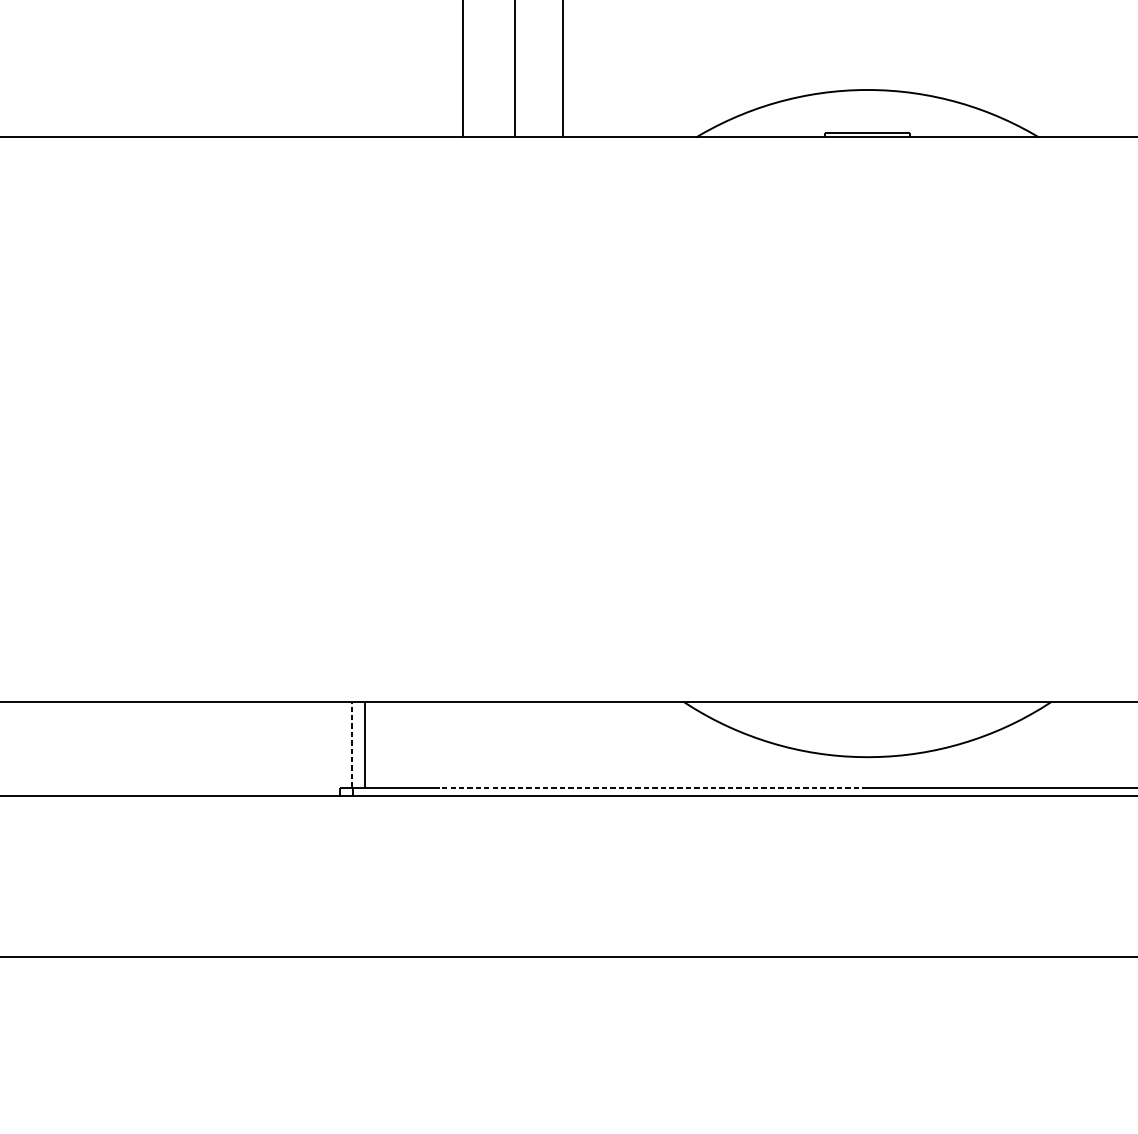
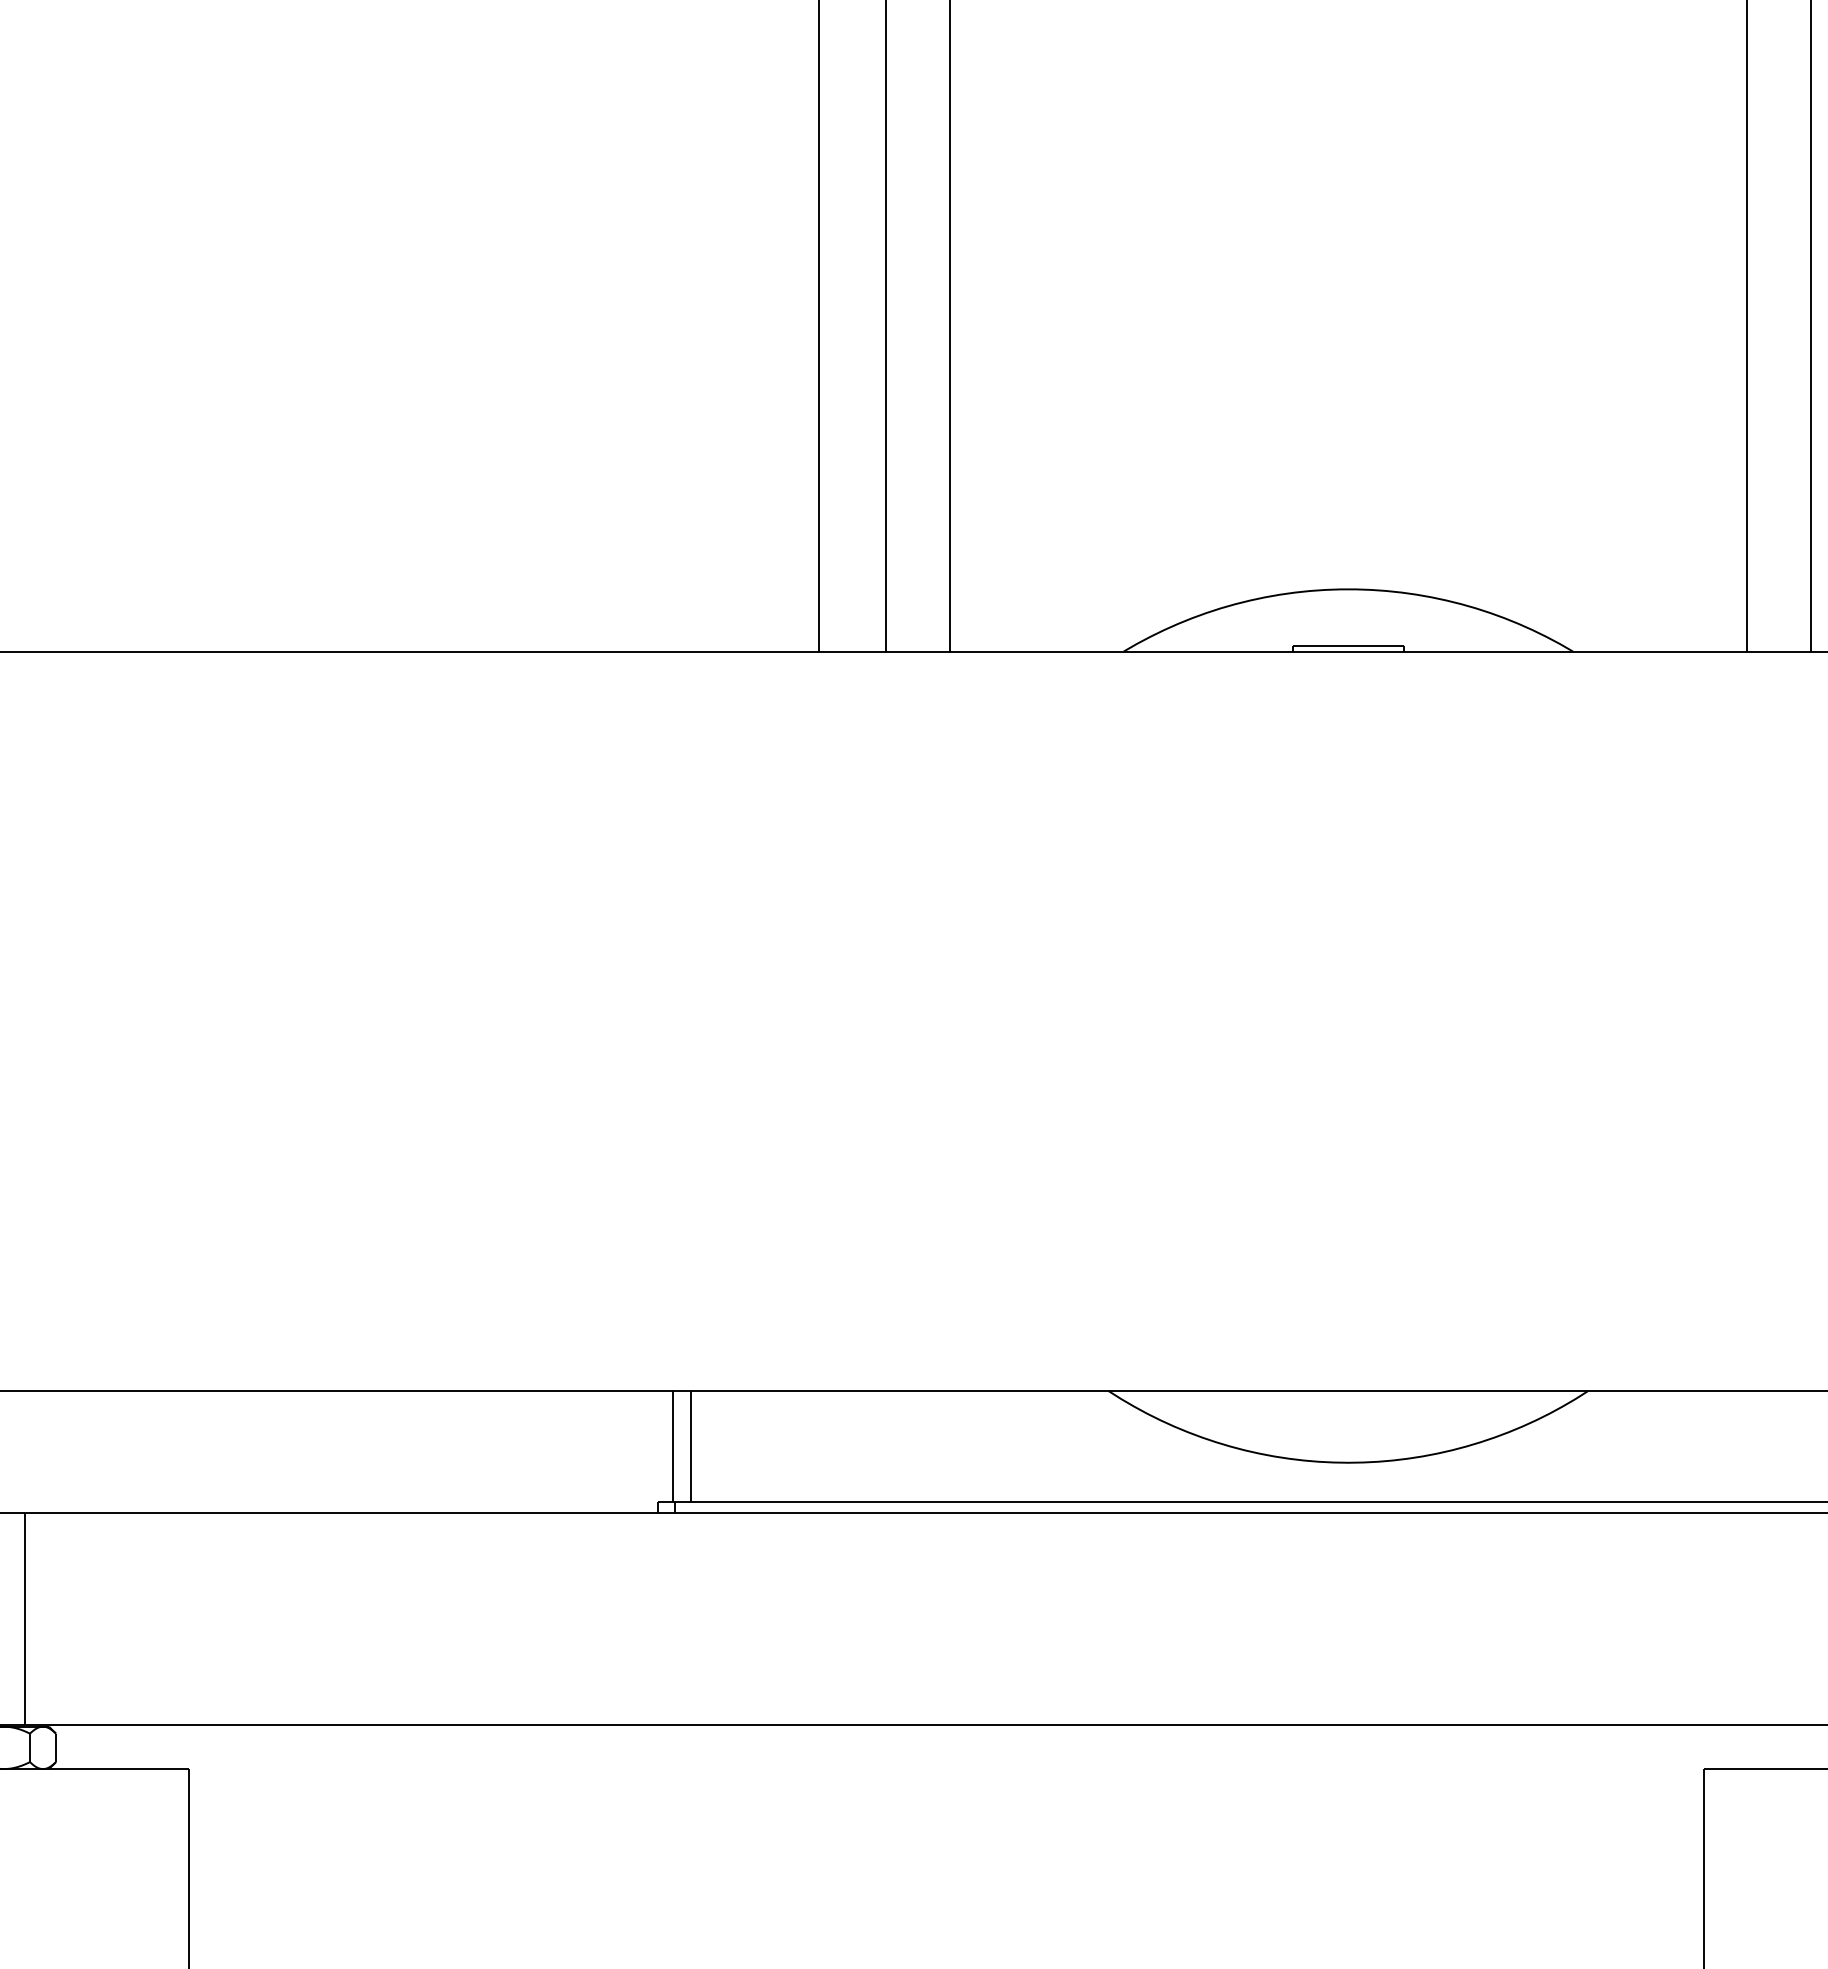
line: (352, 744) -> (673, 1446), dashed -> solid
line: (653, 787) -> (1067, 1502), dashed -> solid

